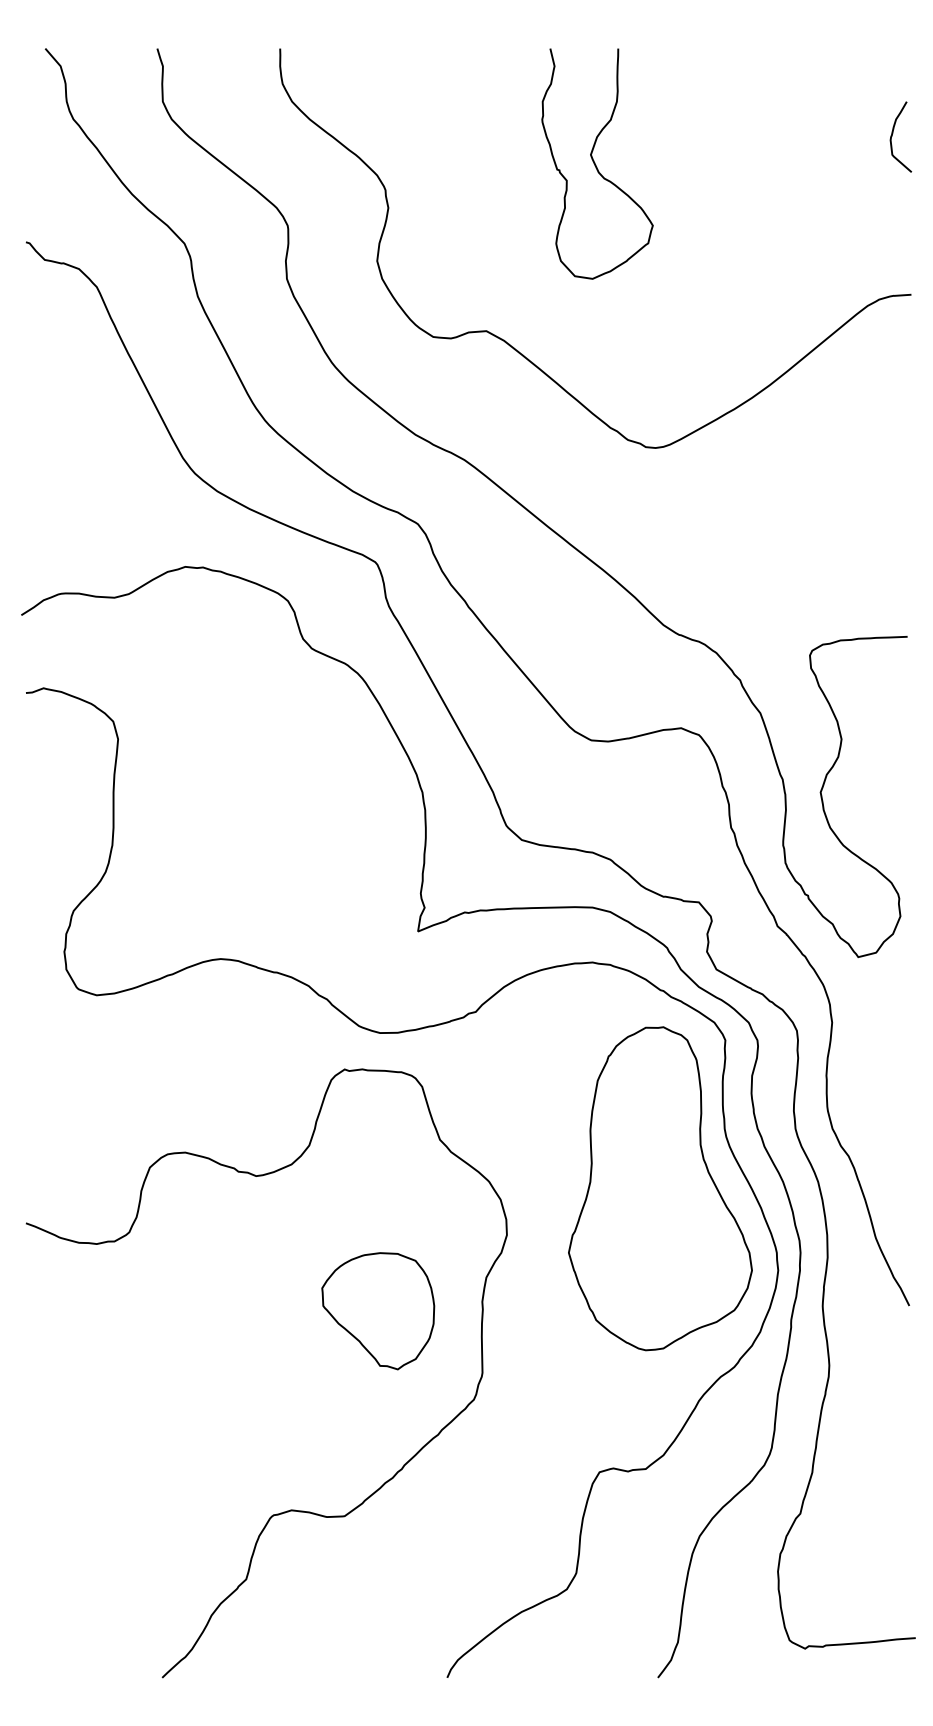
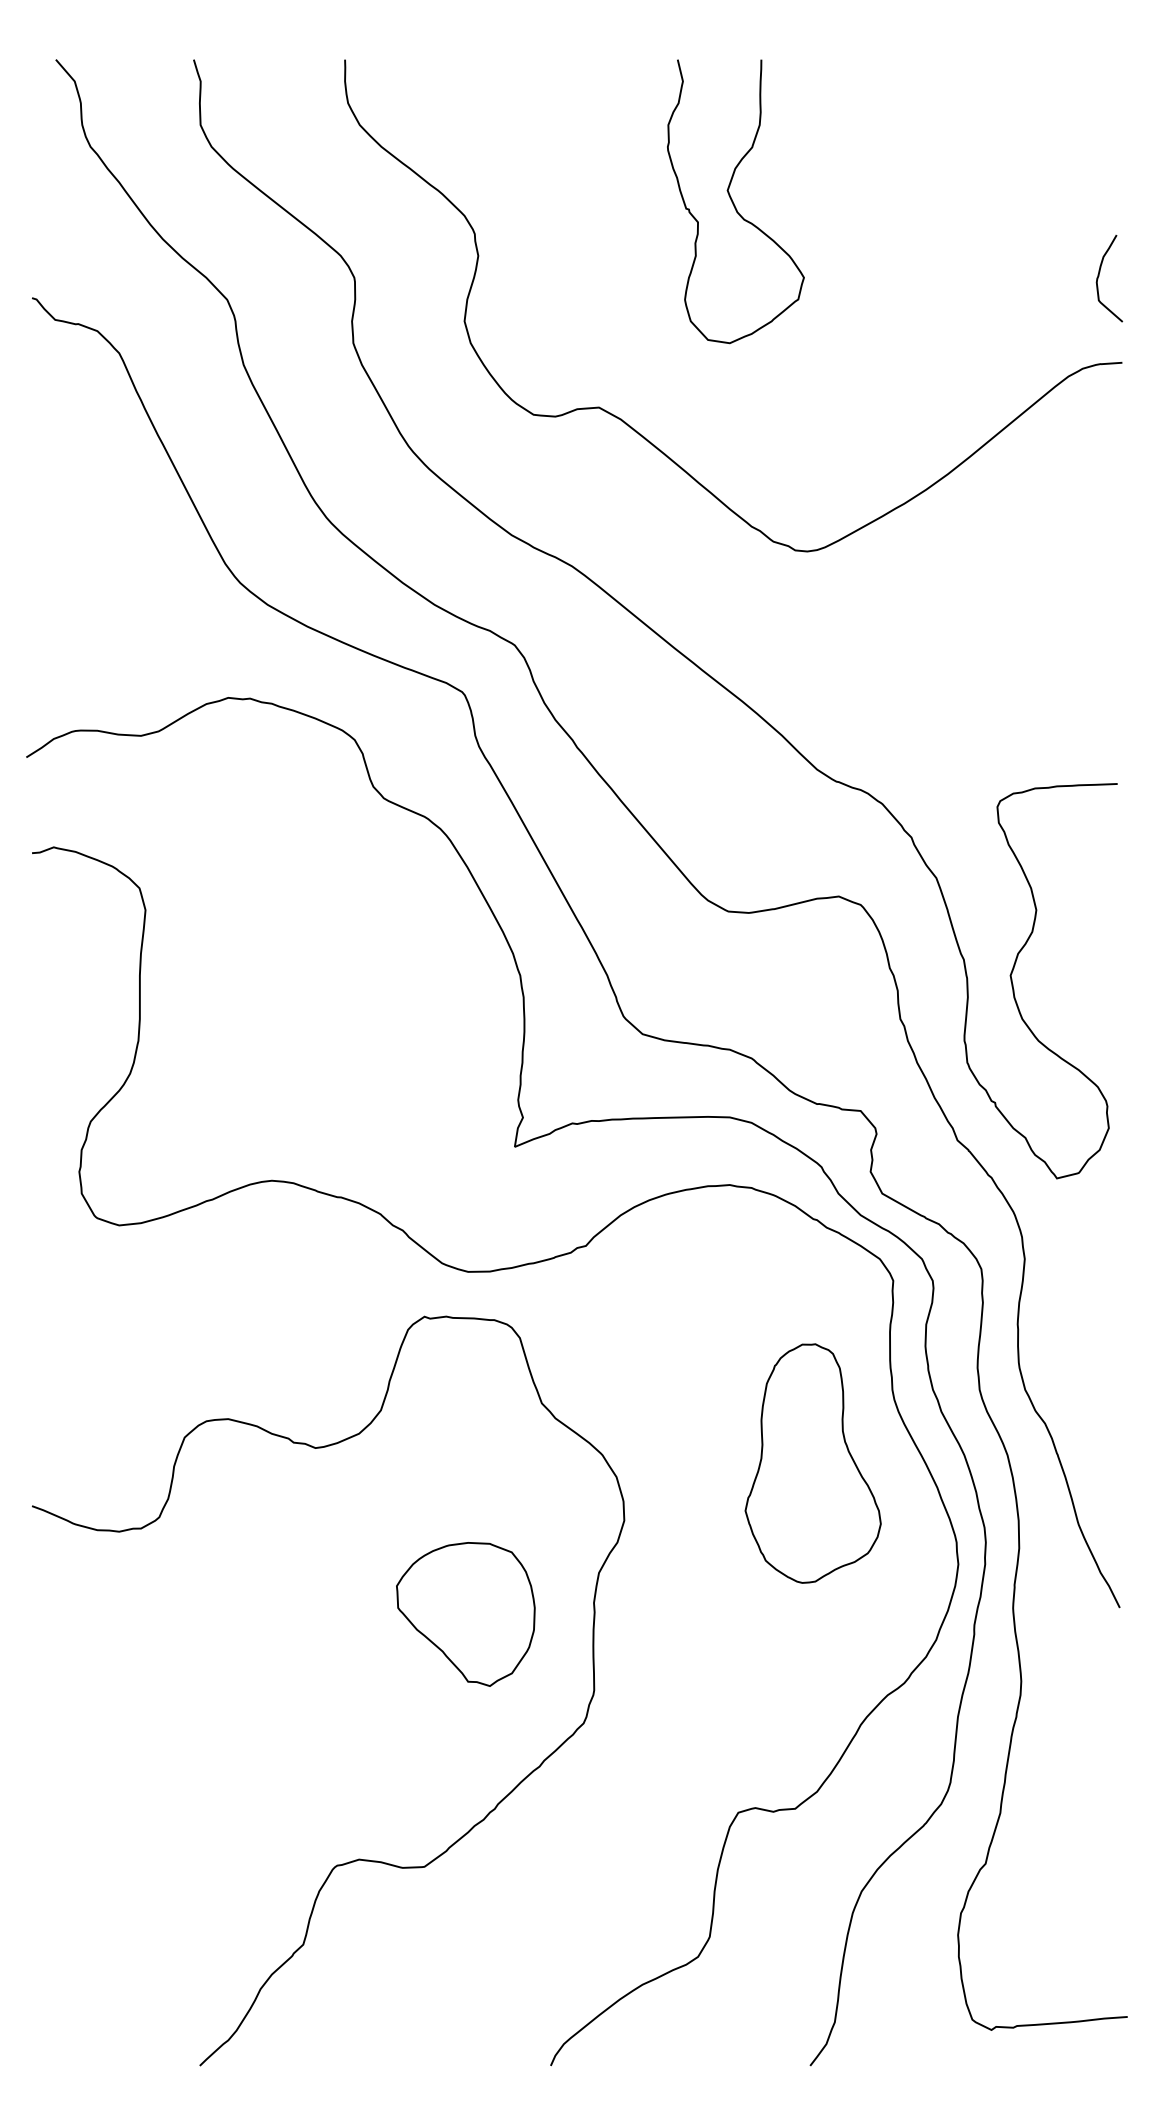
curve: (892, 135) -> (1099, 276), moved
part: (659, 1188) -> (812, 1463), size x0.6

